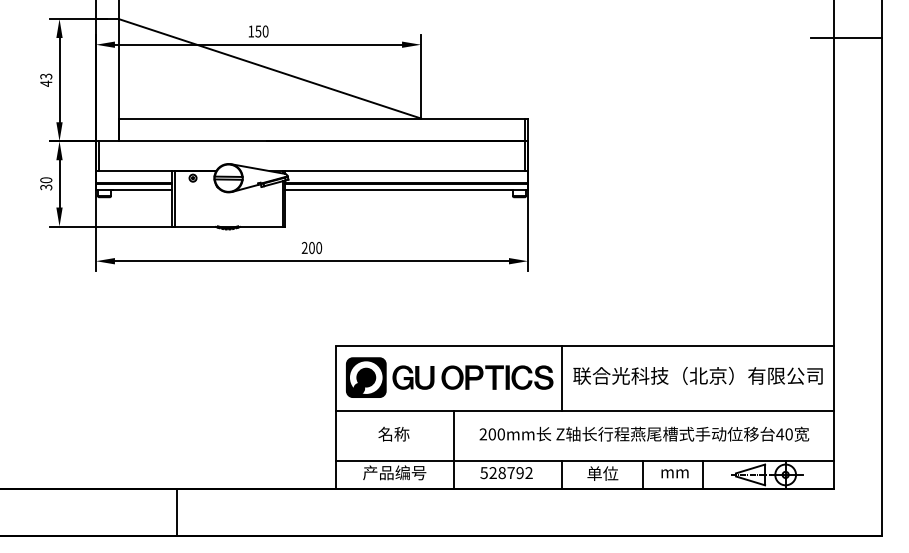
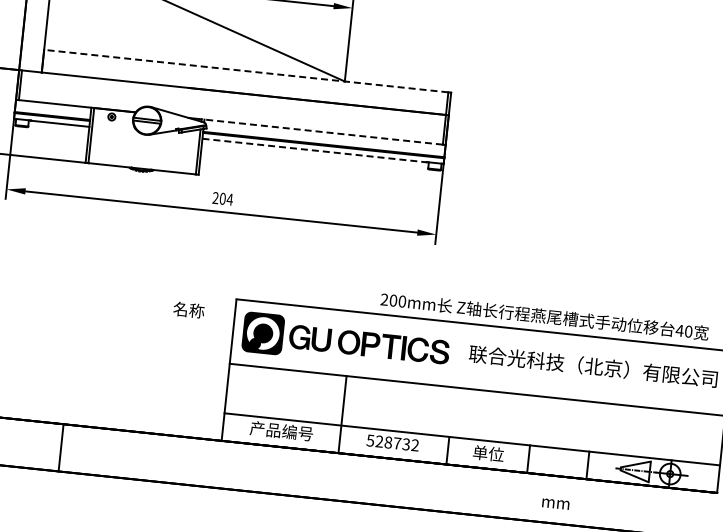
line: (321, 118) -> (245, 71), solid -> dashed
line: (403, 171) -> (321, 132), solid -> dashed
line: (398, 190) -> (314, 150), solid -> dashed
text: (318, 248) -> (229, 200), 200 -> 204
line: (562, 378) -> (458, 354), removed
text: (393, 433) -> (188, 309), moved
text: (644, 433) -> (544, 315), moved
text: (519, 473) -> (405, 444), 528792 -> 528732
text: (674, 473) -> (555, 503), moved

